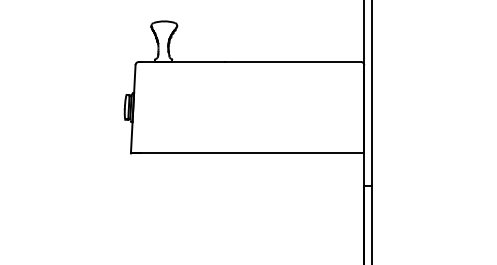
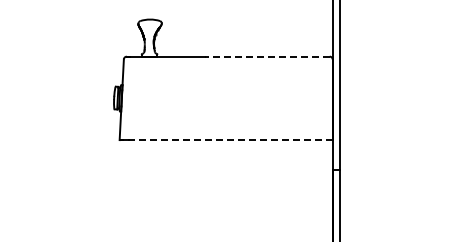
line: (292, 61) -> (267, 56), solid -> dashed
line: (246, 153) -> (225, 140), solid -> dashed

